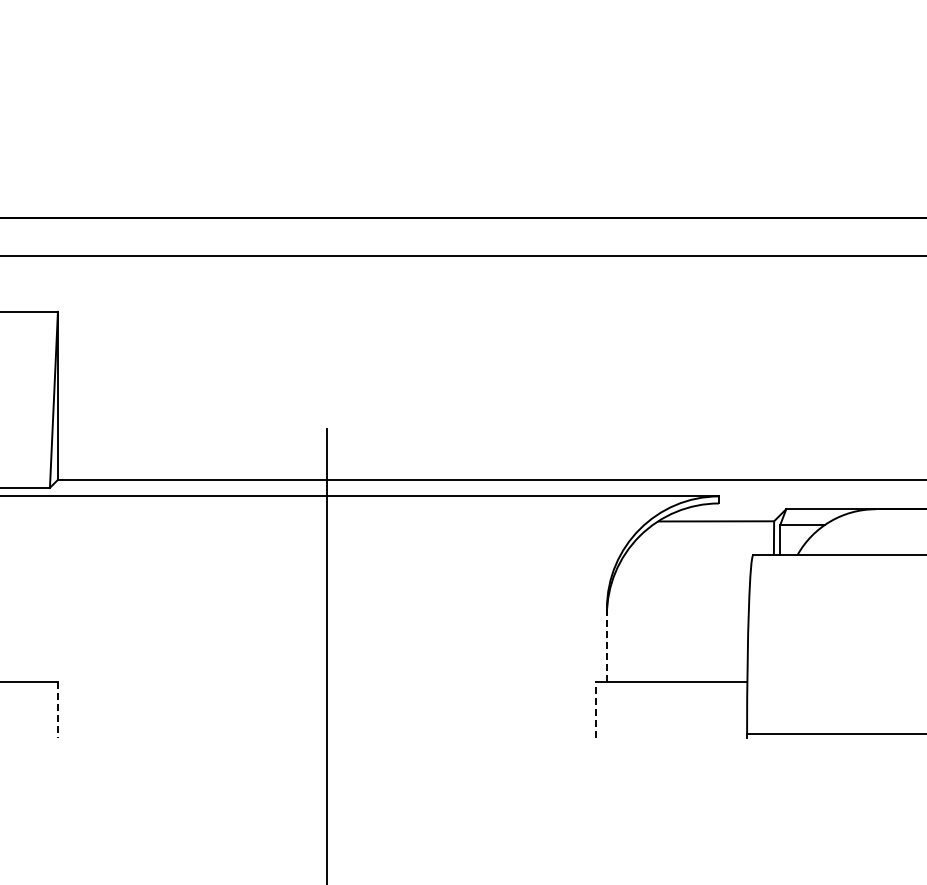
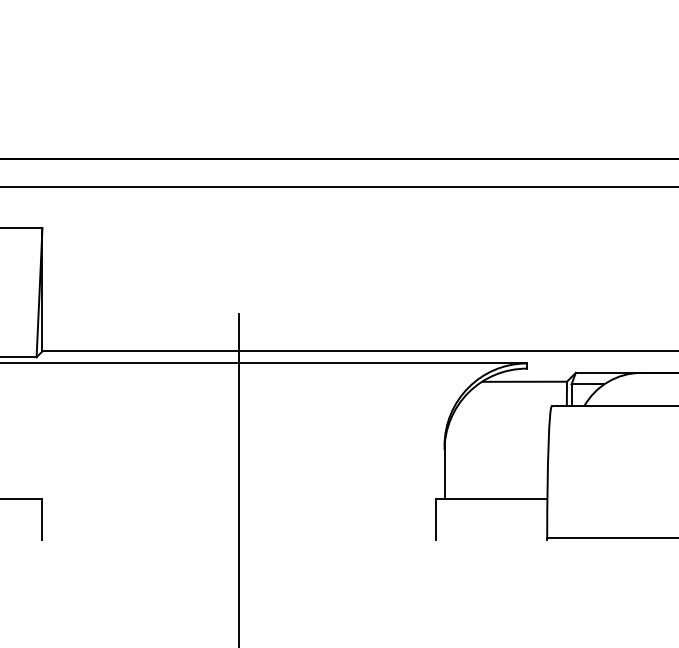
line: (606, 644) -> (444, 471), dashed -> solid
line: (595, 709) -> (436, 519), dashed -> solid
line: (57, 710) -> (42, 520), dashed -> solid

